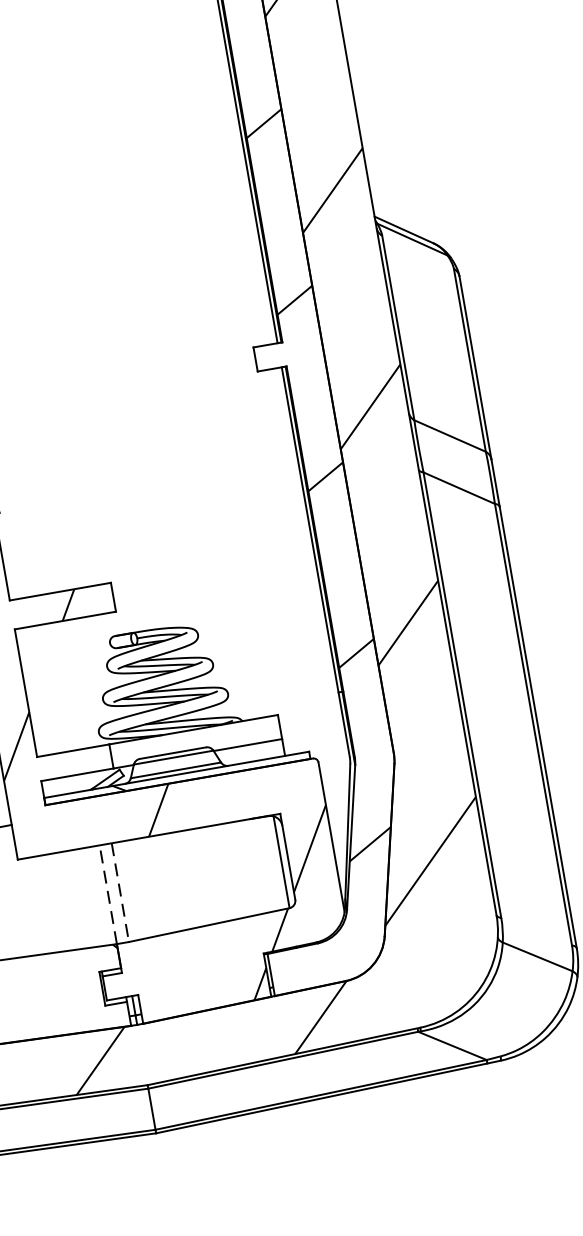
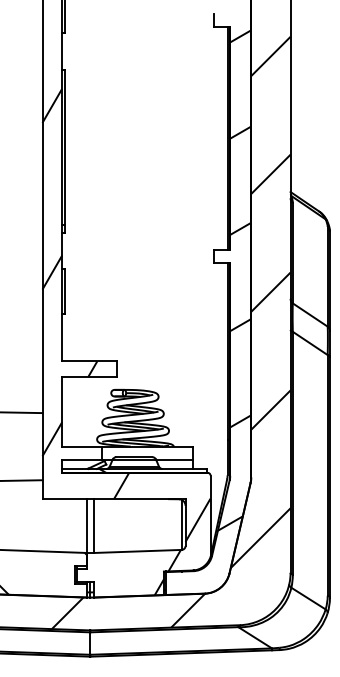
line: (120, 893) -> (93, 526), dashed -> solid
line: (109, 895) -> (87, 526), dashed -> solid

